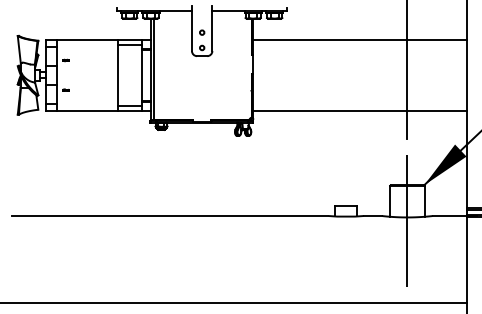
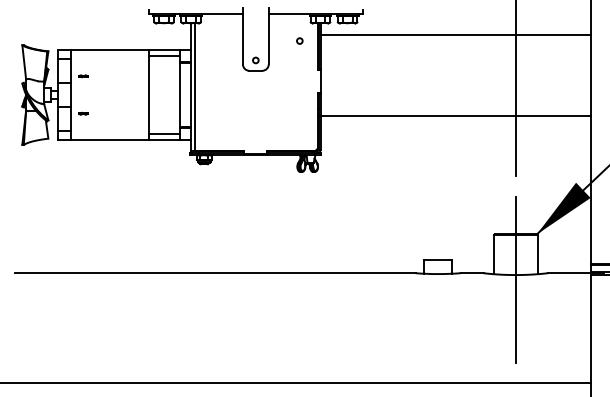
circle: (201, 32) -> (299, 40), moved
line: (359, 39) -> (455, 34), moved
line: (359, 111) -> (455, 116), moved

